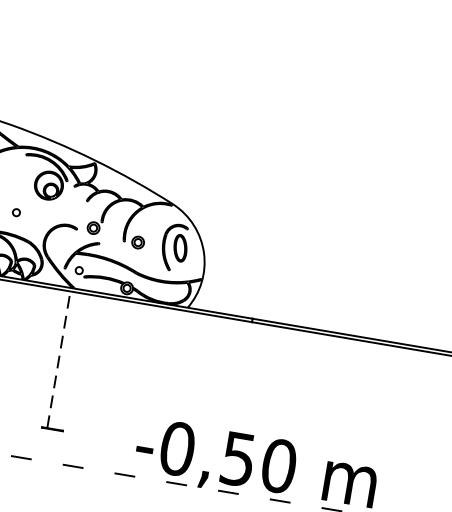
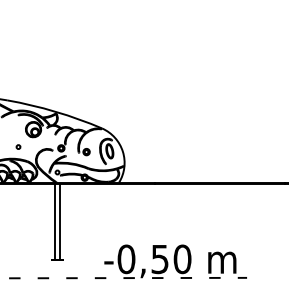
line: (58, 360) -> (54, 222), dashed -> solid
line: (69, 360) -> (60, 221), added

